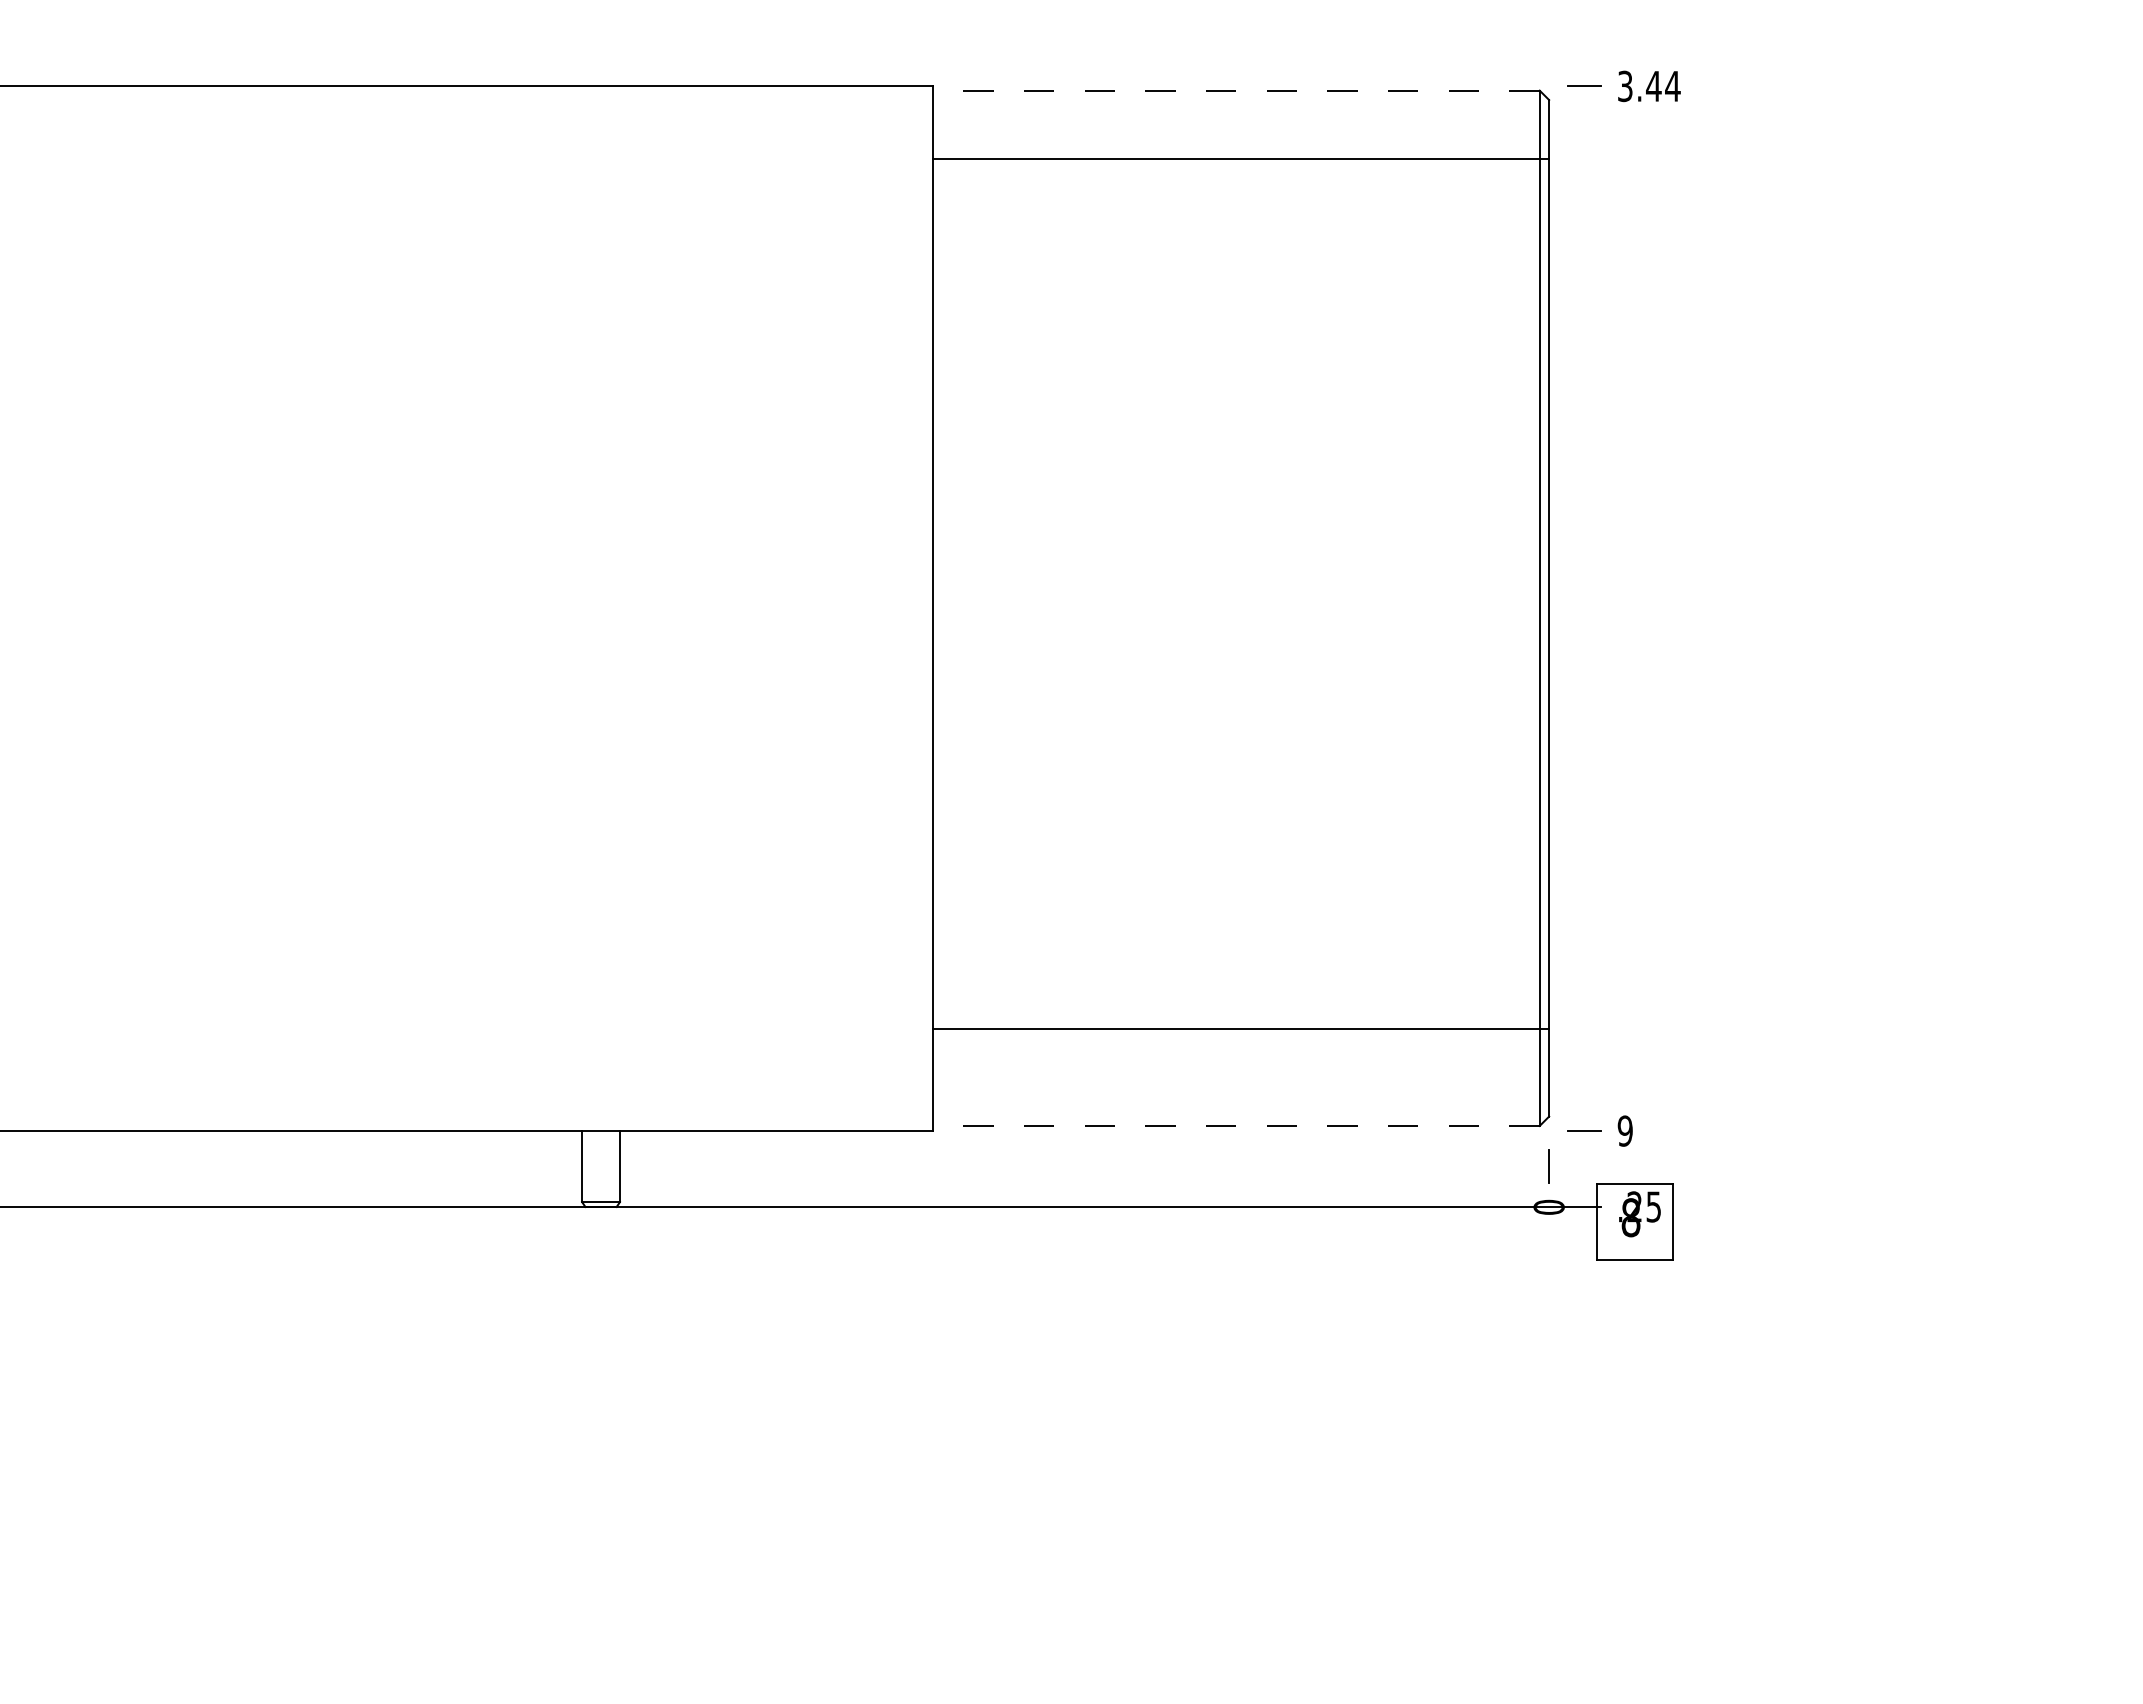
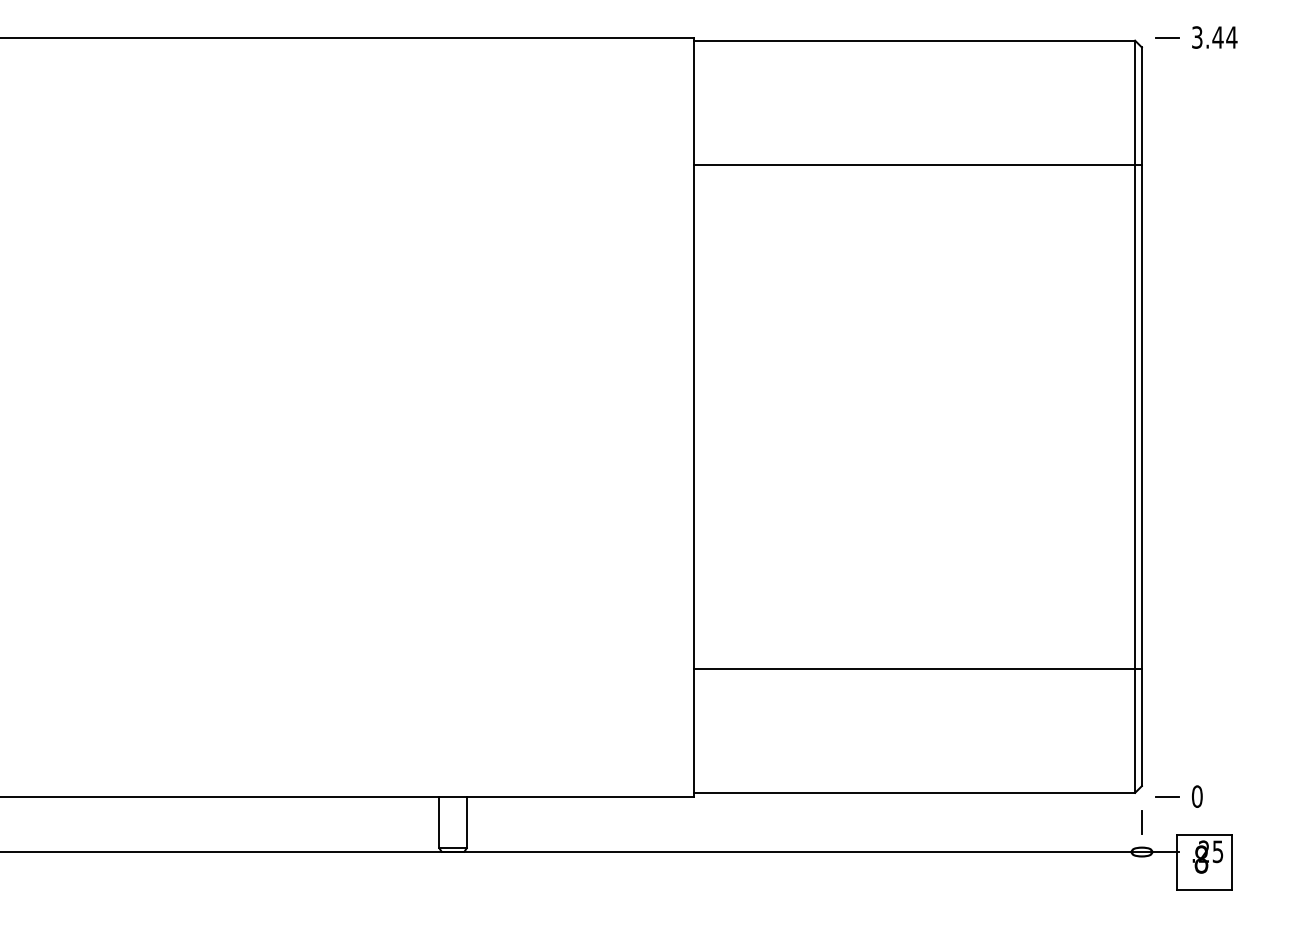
line: (1235, 90) -> (914, 40), dashed -> solid
line: (1241, 159) -> (918, 164), moved
line: (1241, 1029) -> (918, 669), moved
line: (1235, 1125) -> (914, 792), dashed -> solid
text: (1624, 1130) -> (1196, 796), 9 -> 0

